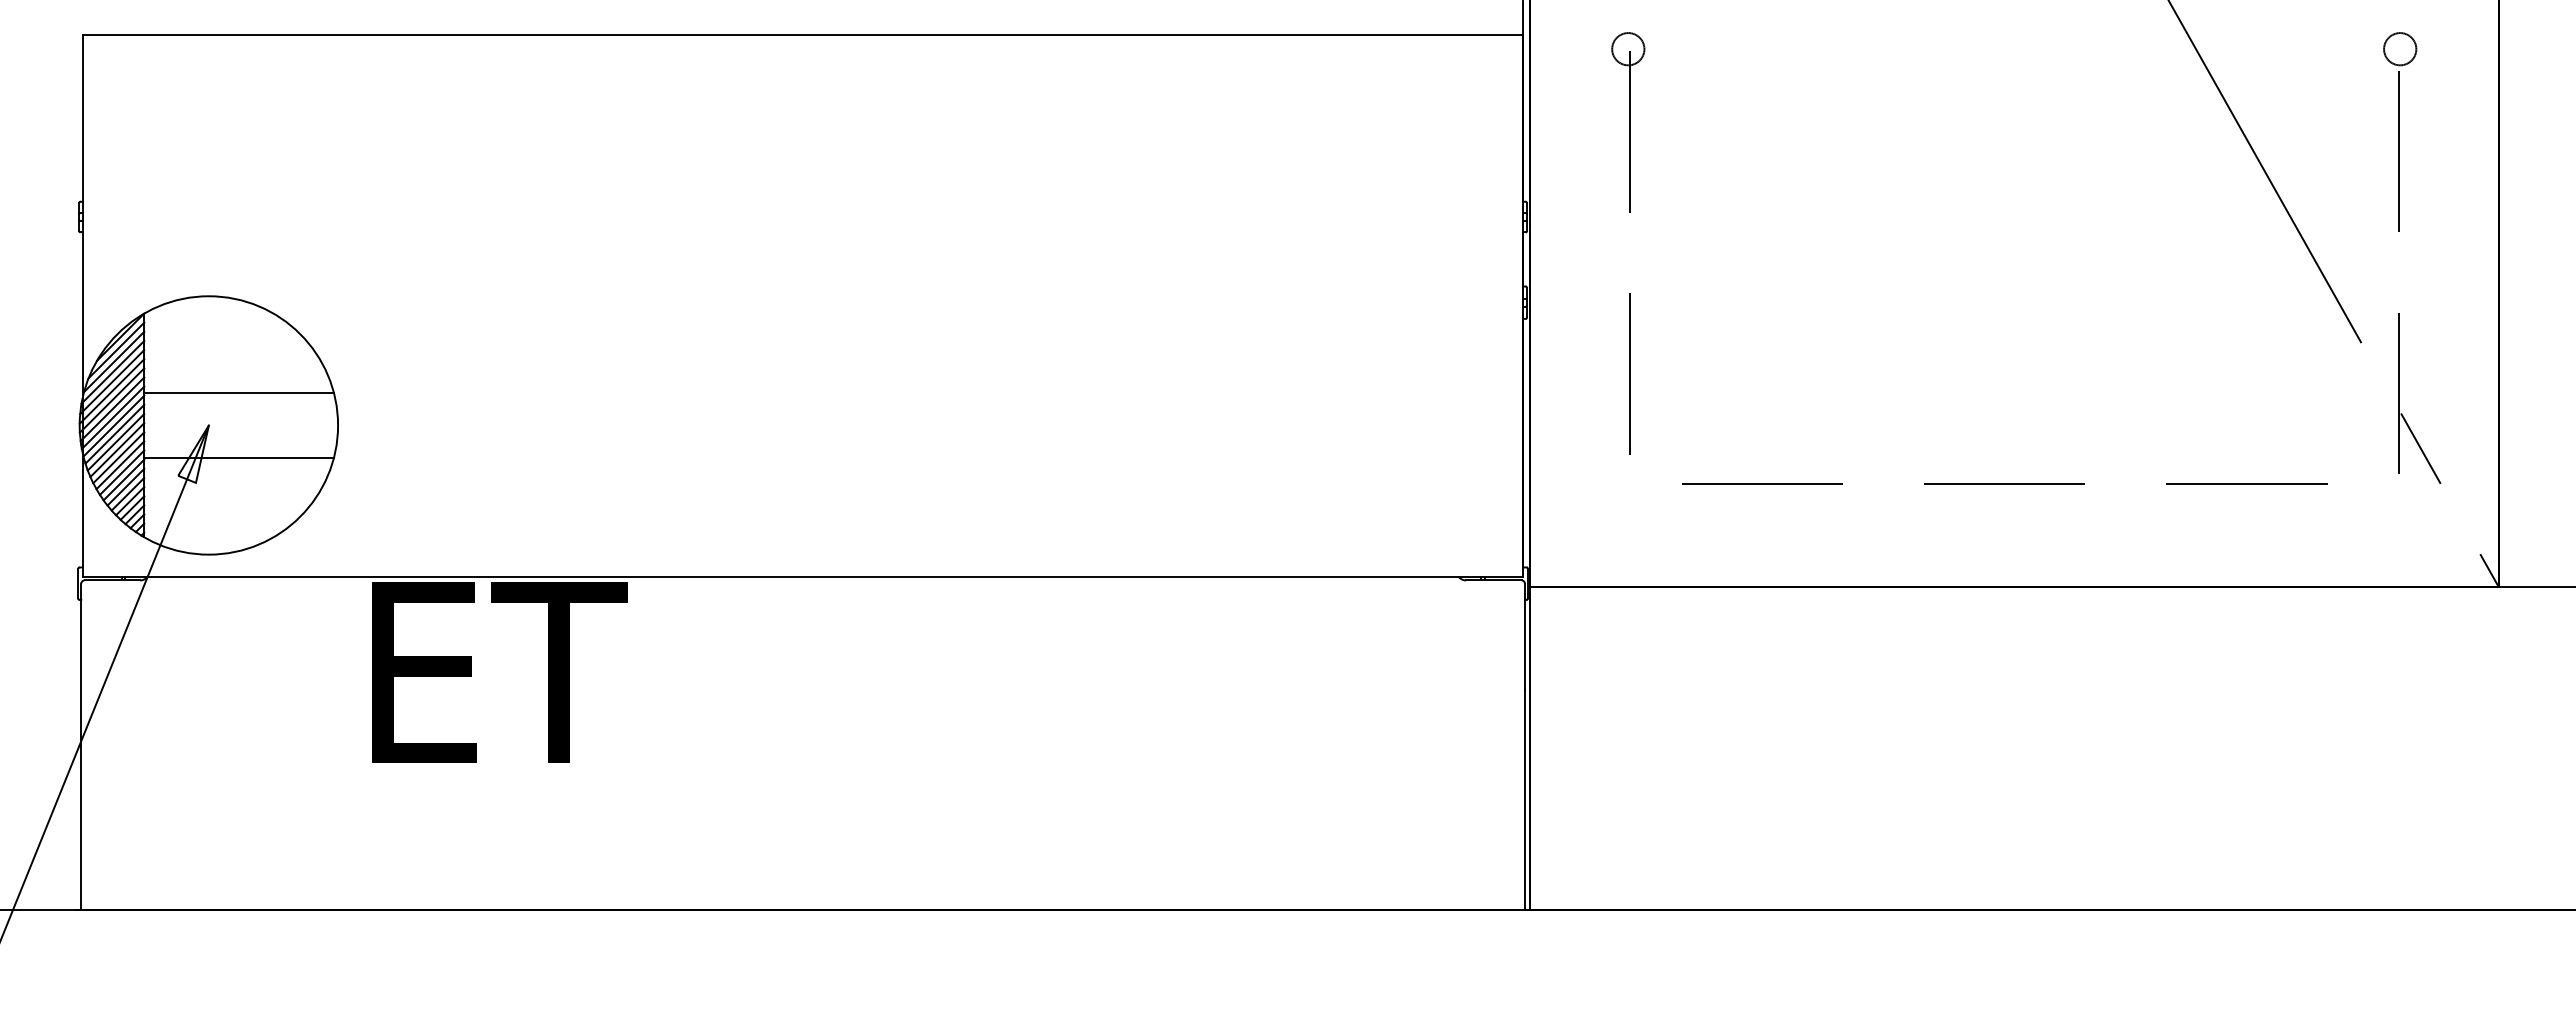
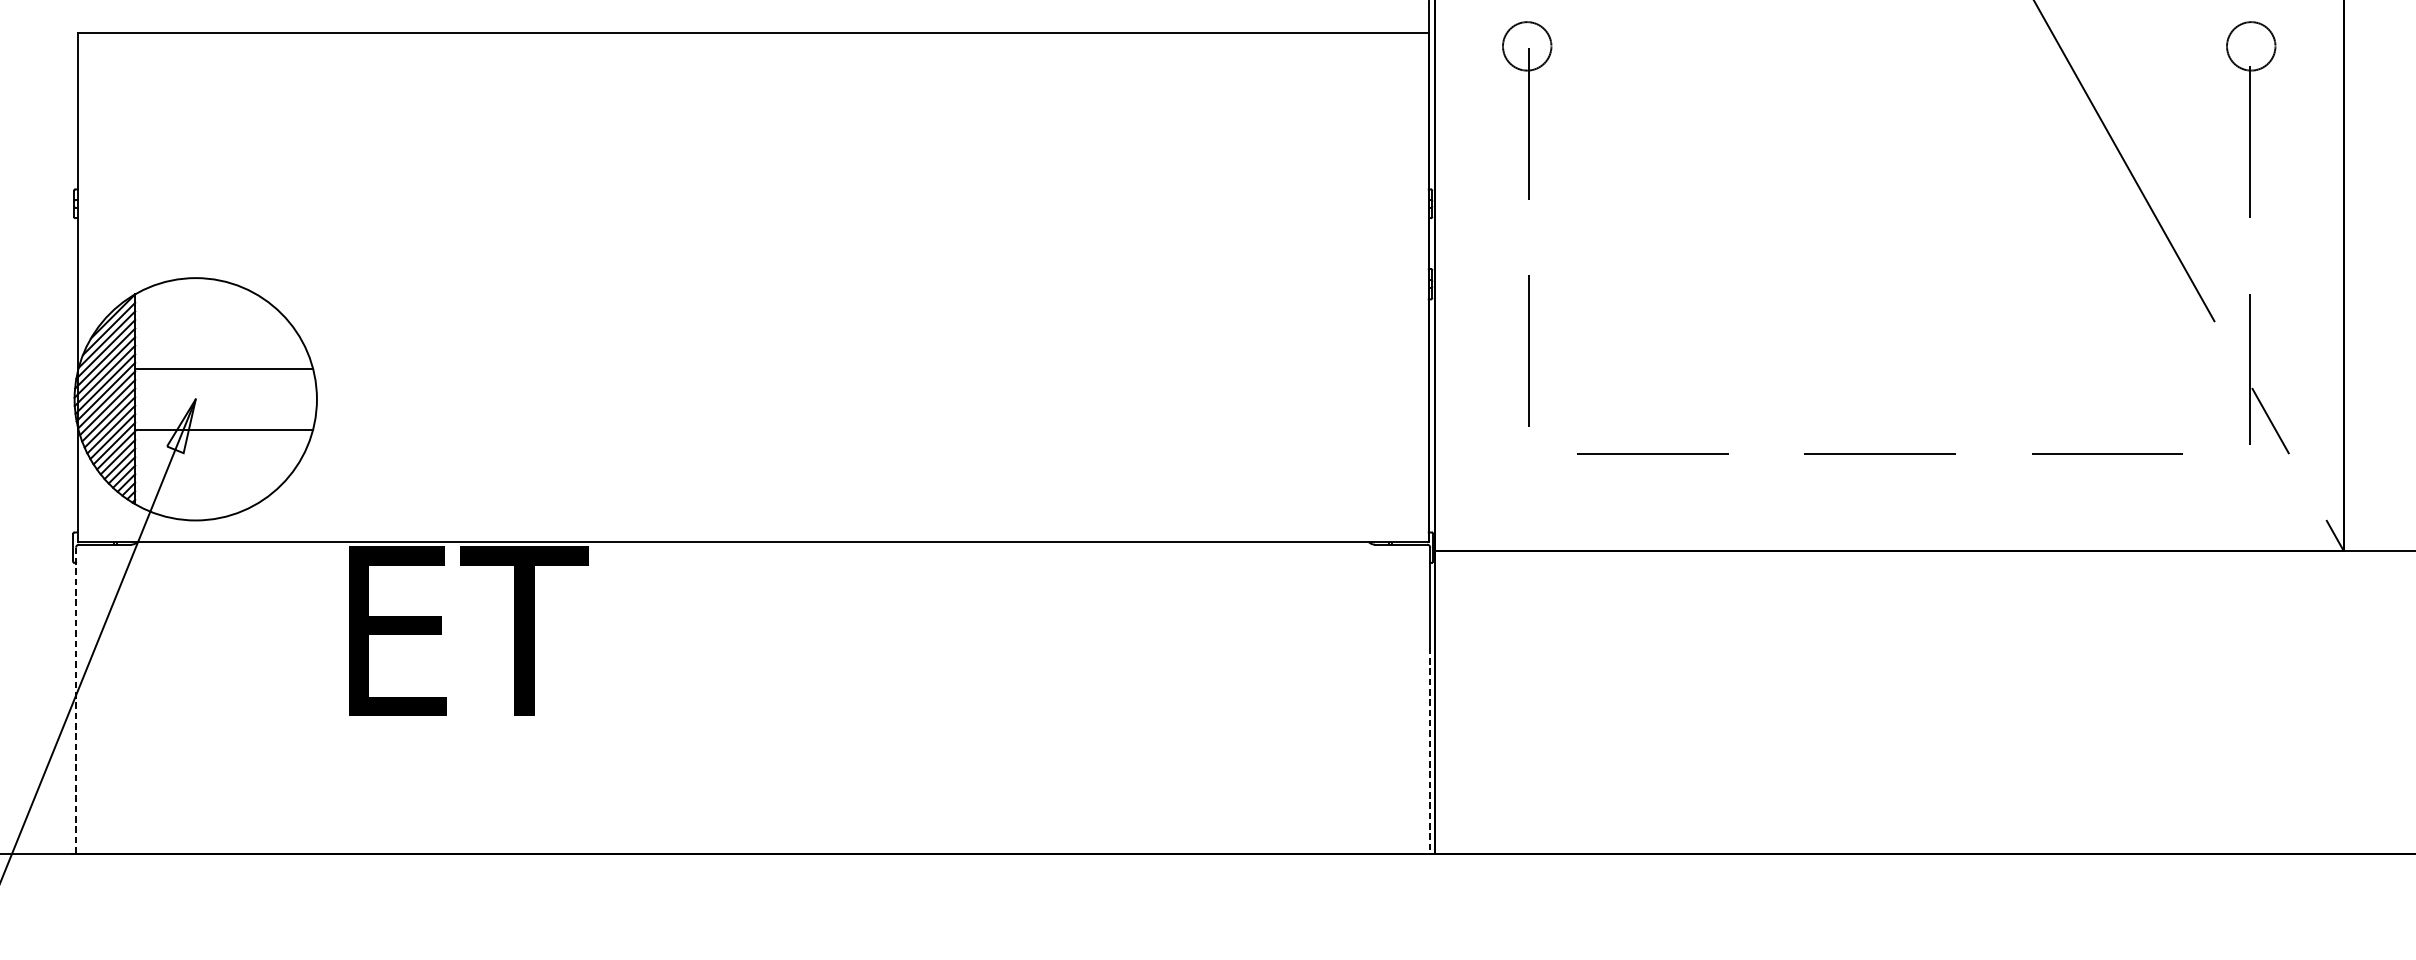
circle: (1628, 49) -> (1527, 46), size x1.6
circle: (2400, 49) -> (2251, 46), size x1.6
line: (81, 747) -> (76, 701), solid -> dashed
line: (1524, 800) -> (1429, 751), solid -> dashed

